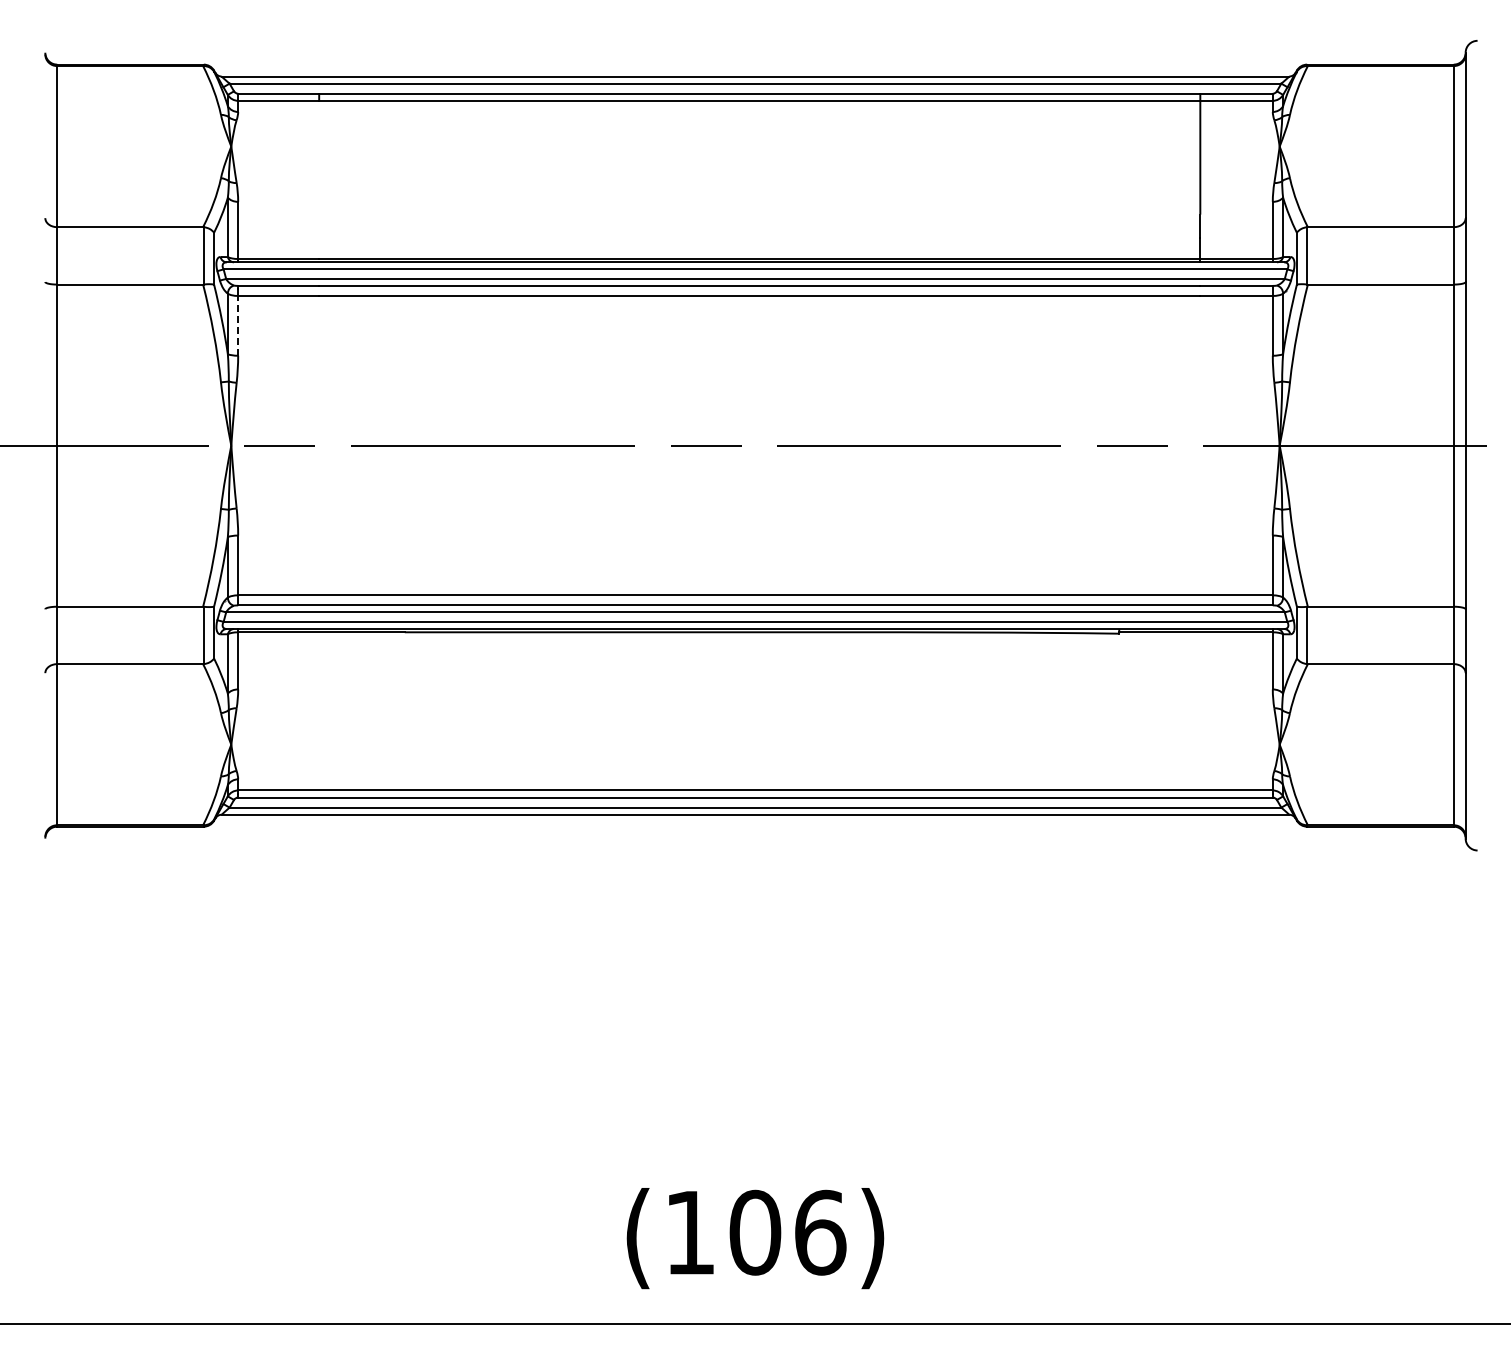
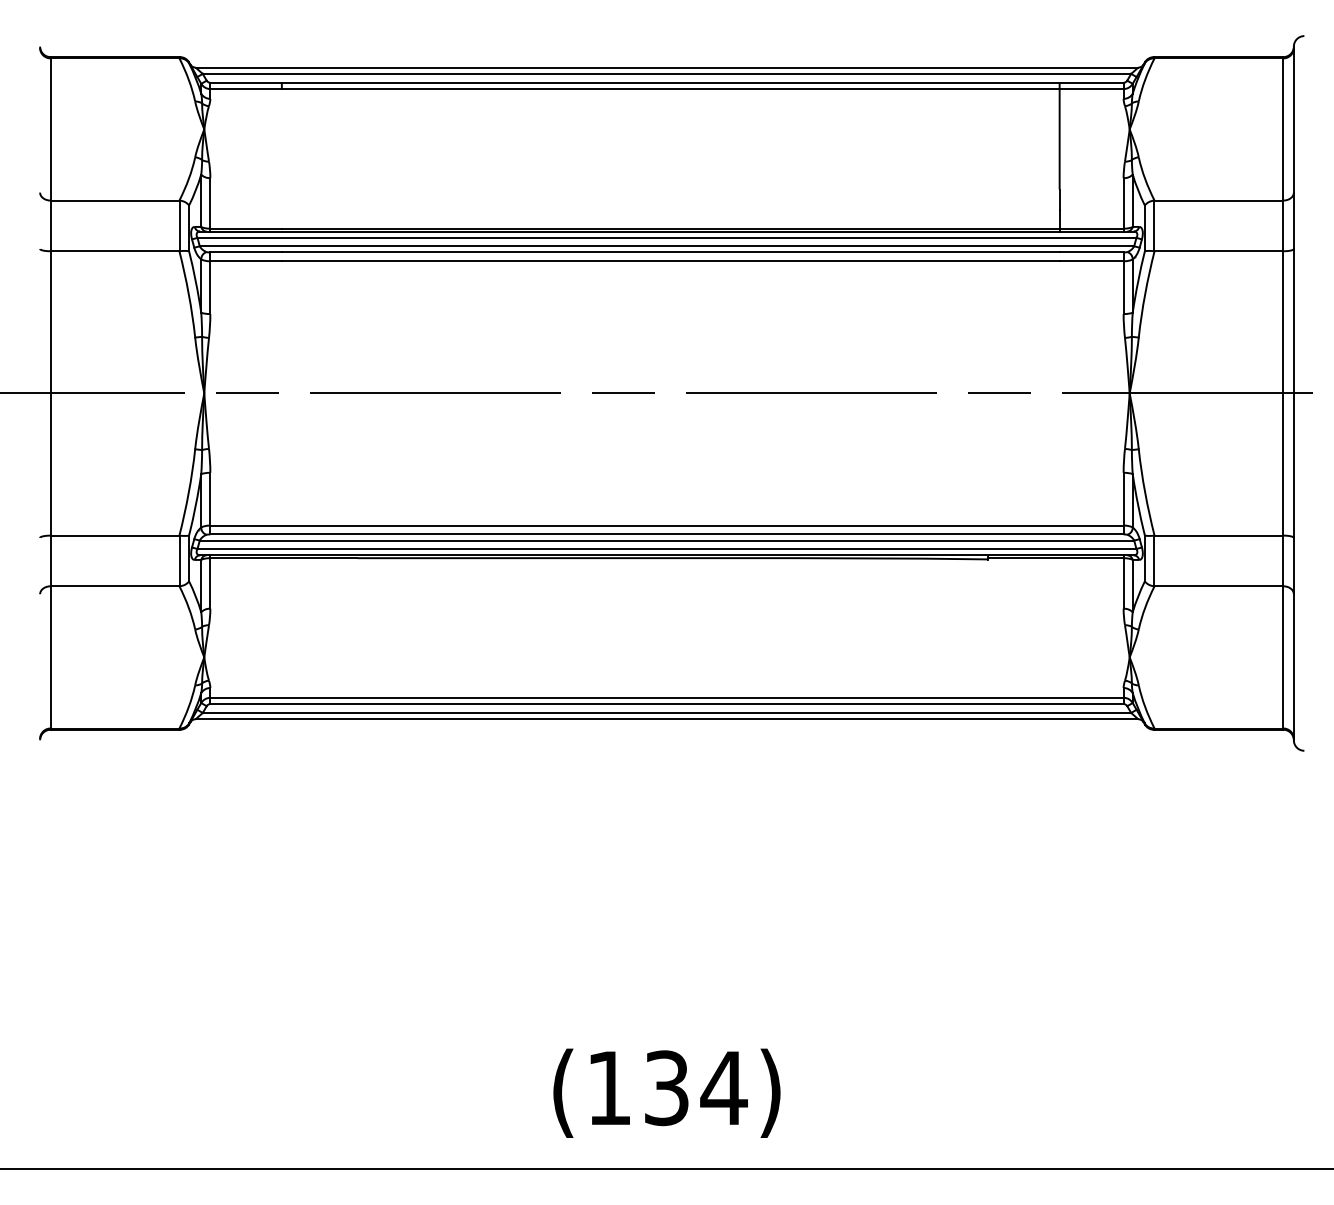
line: (238, 325) -> (210, 287), dashed -> solid
text: (788, 1232) -> (696, 1087), (106) -> (134)

